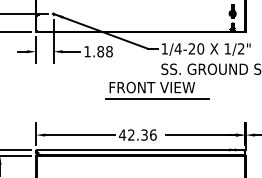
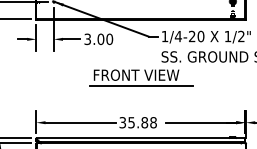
text: (98, 51) -> (98, 39), 1.88 -> 3.00
part: (157, 90) -> (141, 78), moved
text: (137, 134) -> (137, 122), 42.36 -> 35.88

